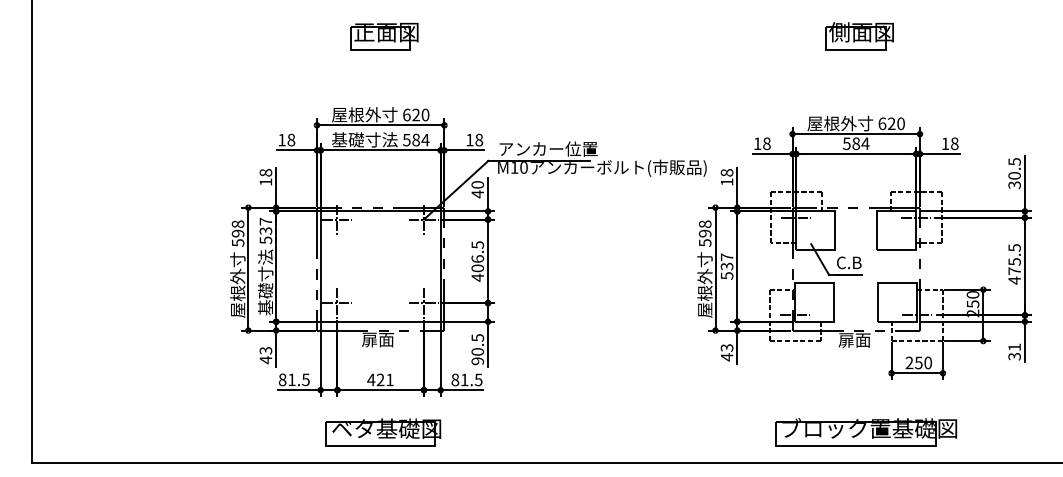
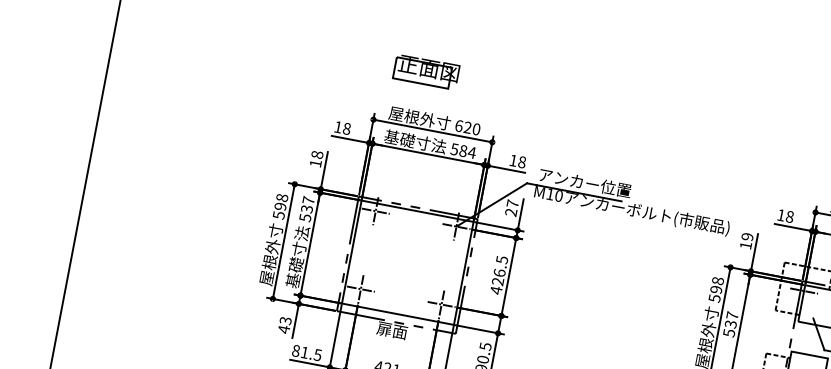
part: (384, 36) -> (426, 71), moved
text: (726, 172) -> (747, 236), 18 -> 19
text: (477, 189) -> (511, 208), 40 -> 27
text: (477, 268) -> (497, 281), 406.5 -> 426.5

